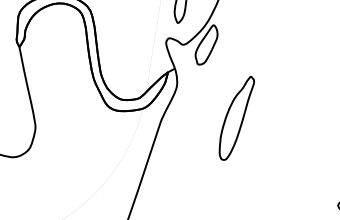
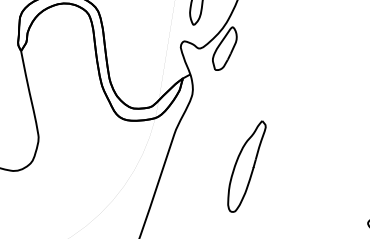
part: (236, 118) -> (246, 166), moved

